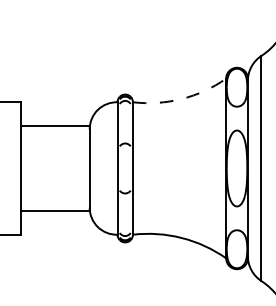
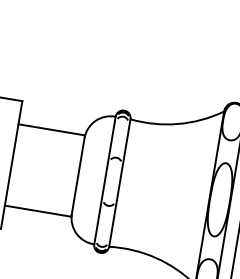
arc: (181, 99) -> (177, 124), dashed -> solid

